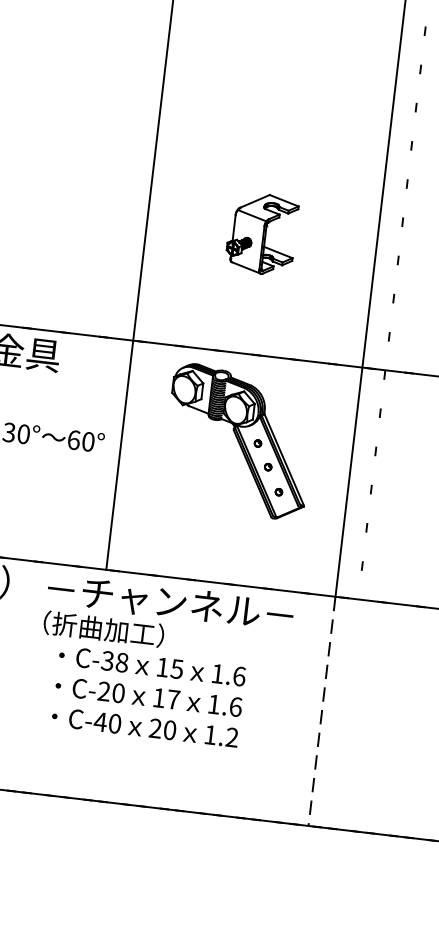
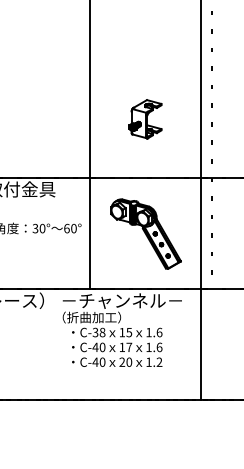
part: (237, 440) -> (145, 233), moved
text: (104, 689) -> (95, 346), C-20 -> C-40
line: (322, 711) -> (201, 344), dashed -> solid

